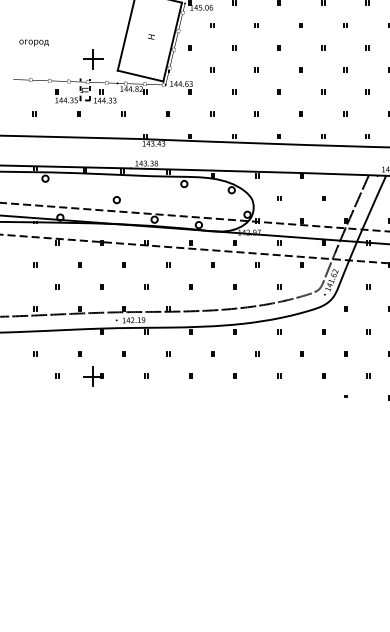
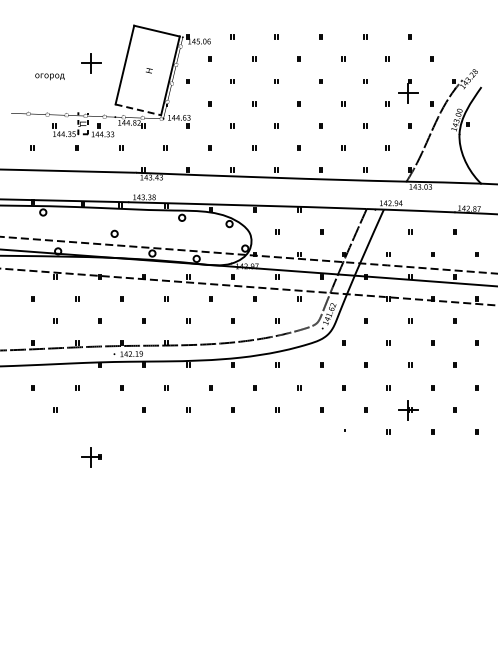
text: (33, 42) -> (49, 76), moved
part: (93, 59) -> (91, 63), moved
line: (140, 75) -> (138, 109), solid -> dashed
part: (93, 376) -> (91, 457), moved

